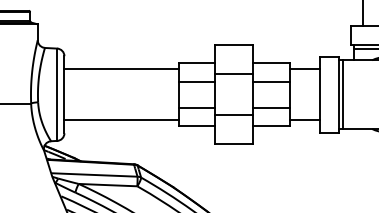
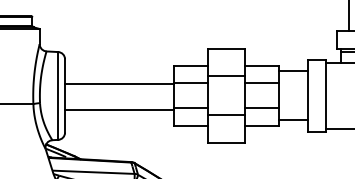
line: (121, 69) -> (119, 84), moved
line: (342, 94) -> (329, 95), removed
line: (121, 120) -> (119, 109), moved

